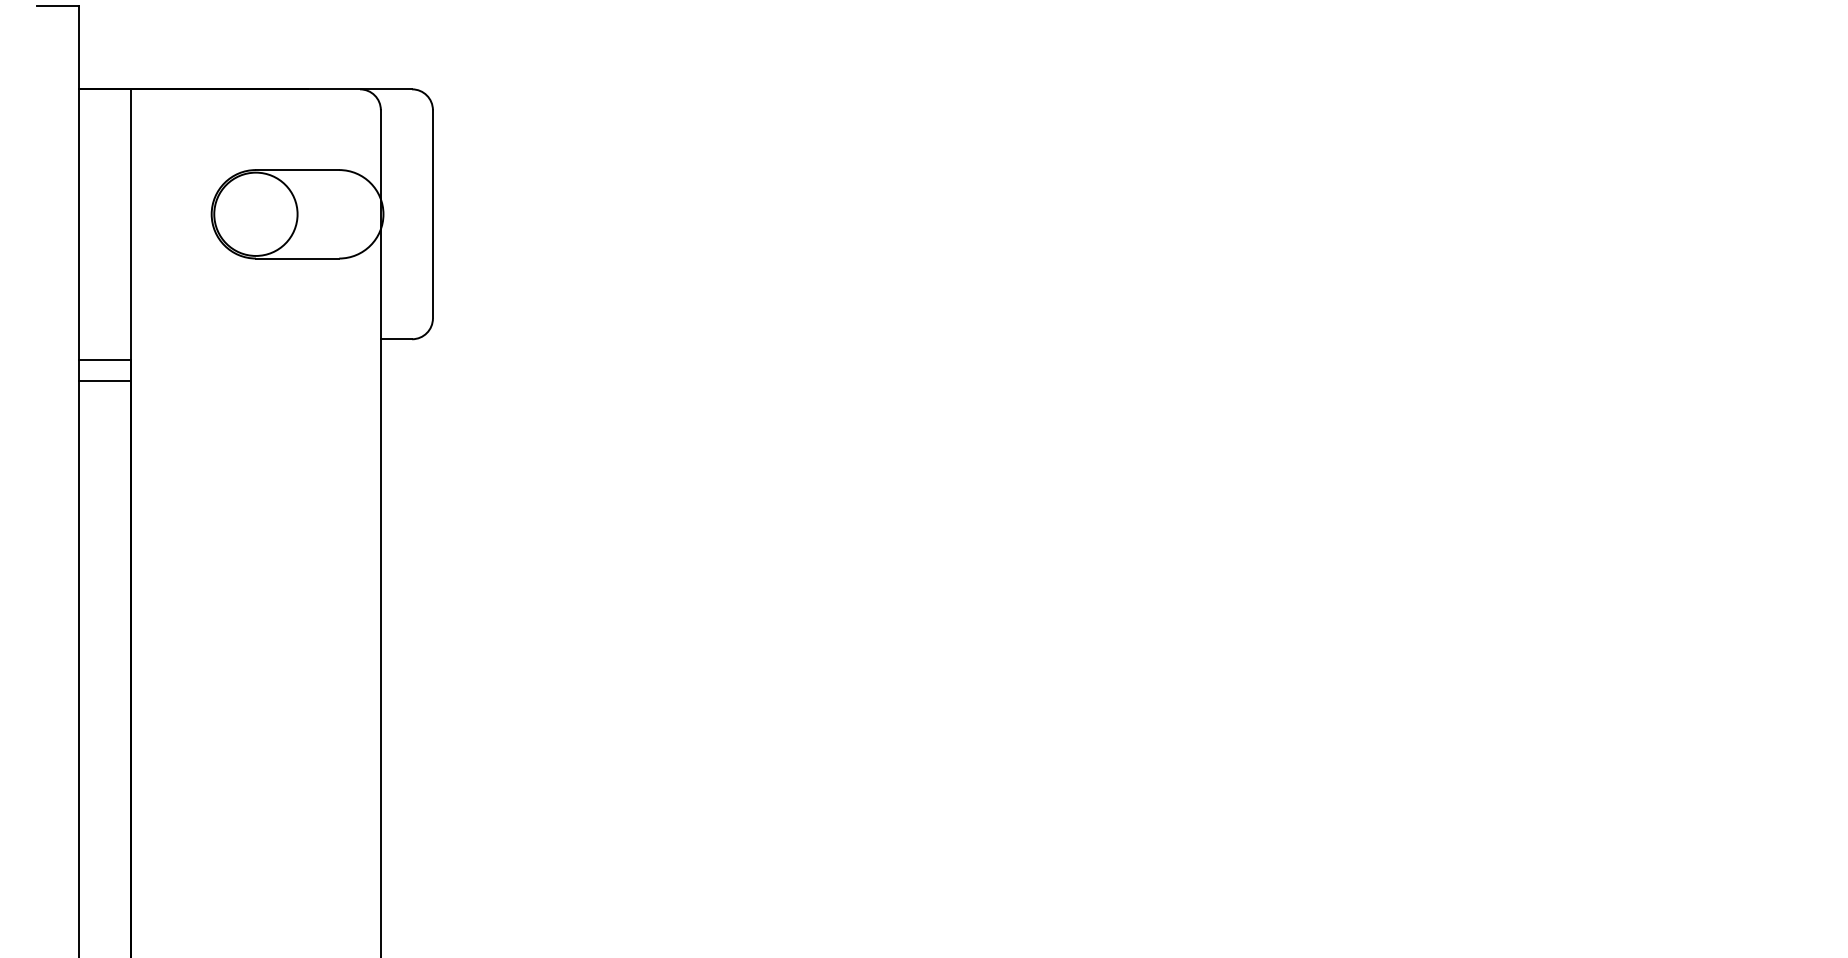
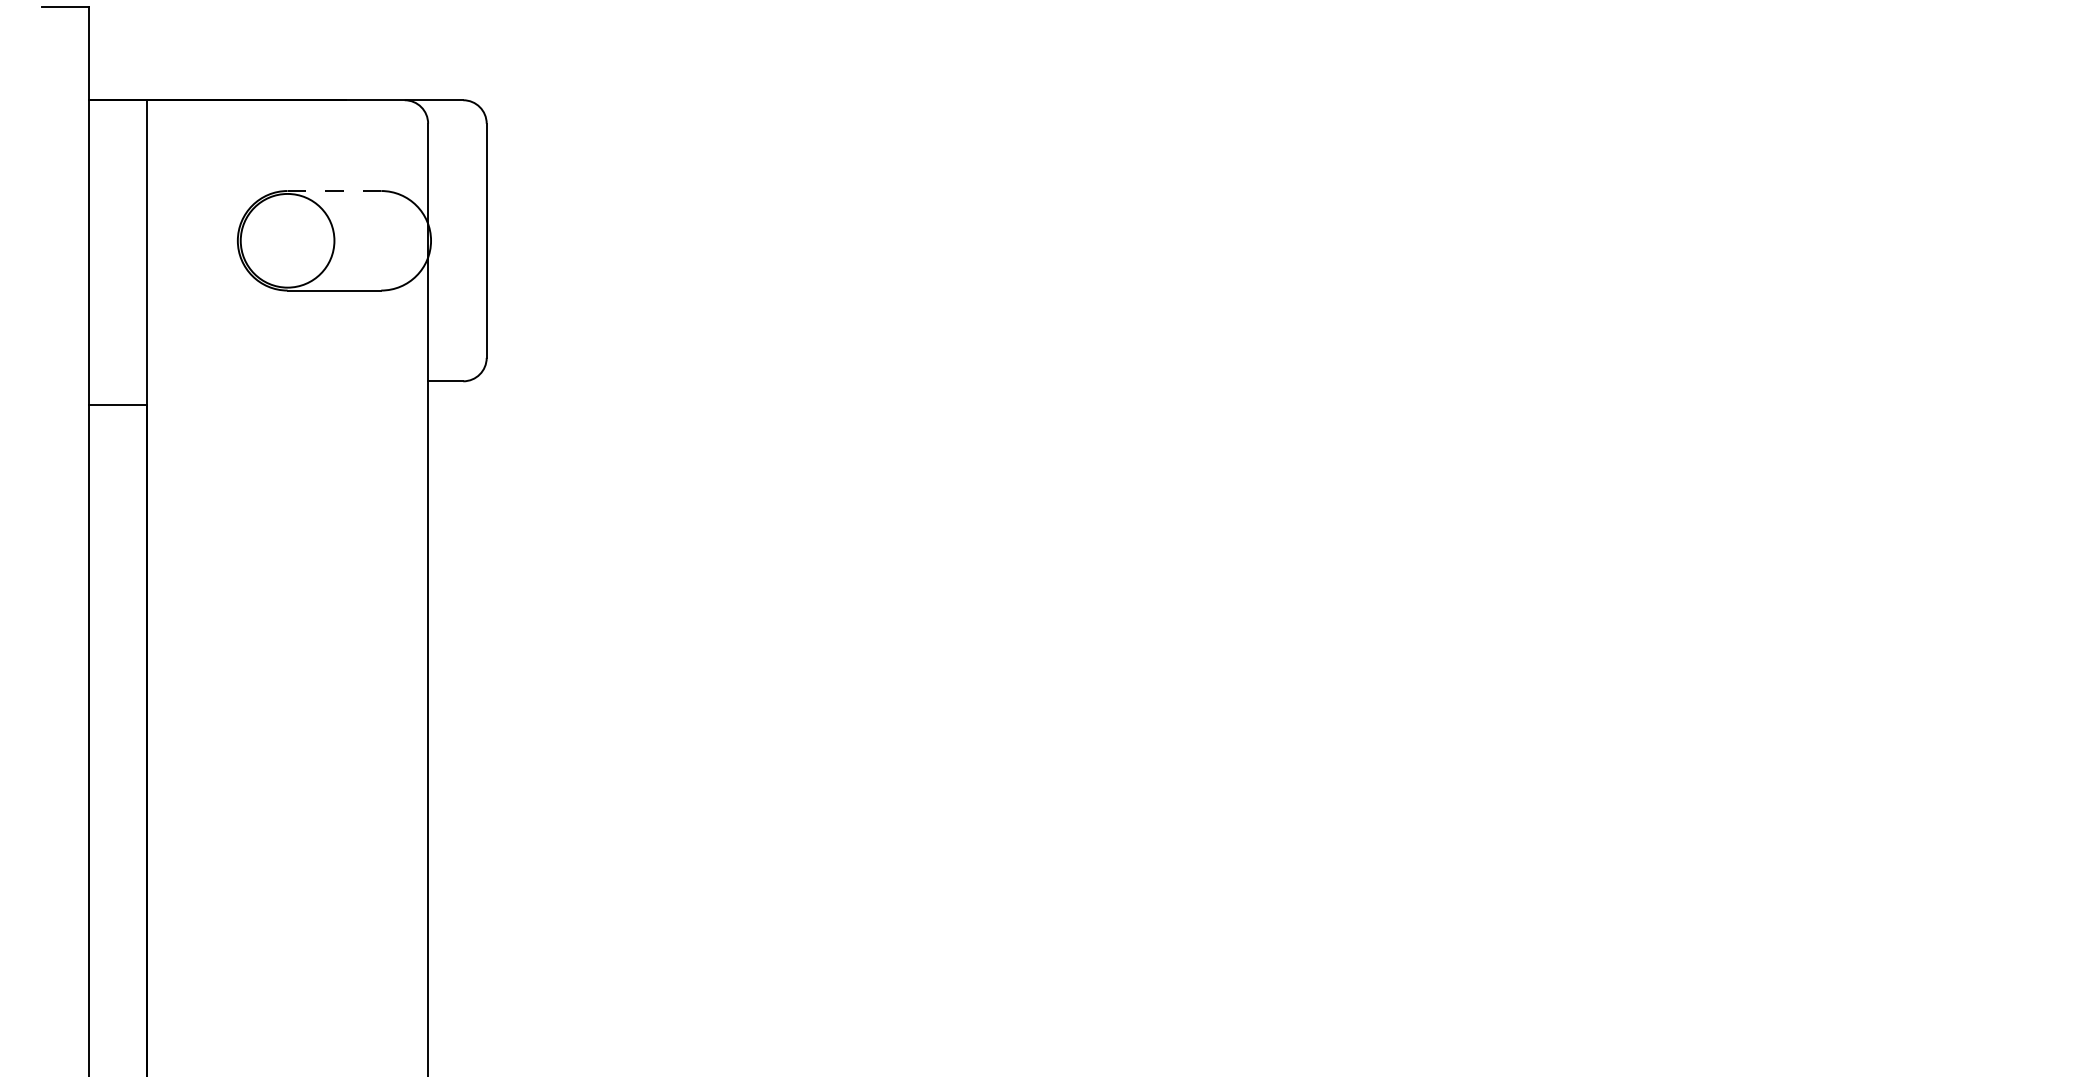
line: (297, 170) -> (334, 191), solid -> dashed
line: (104, 381) -> (117, 428), removed

